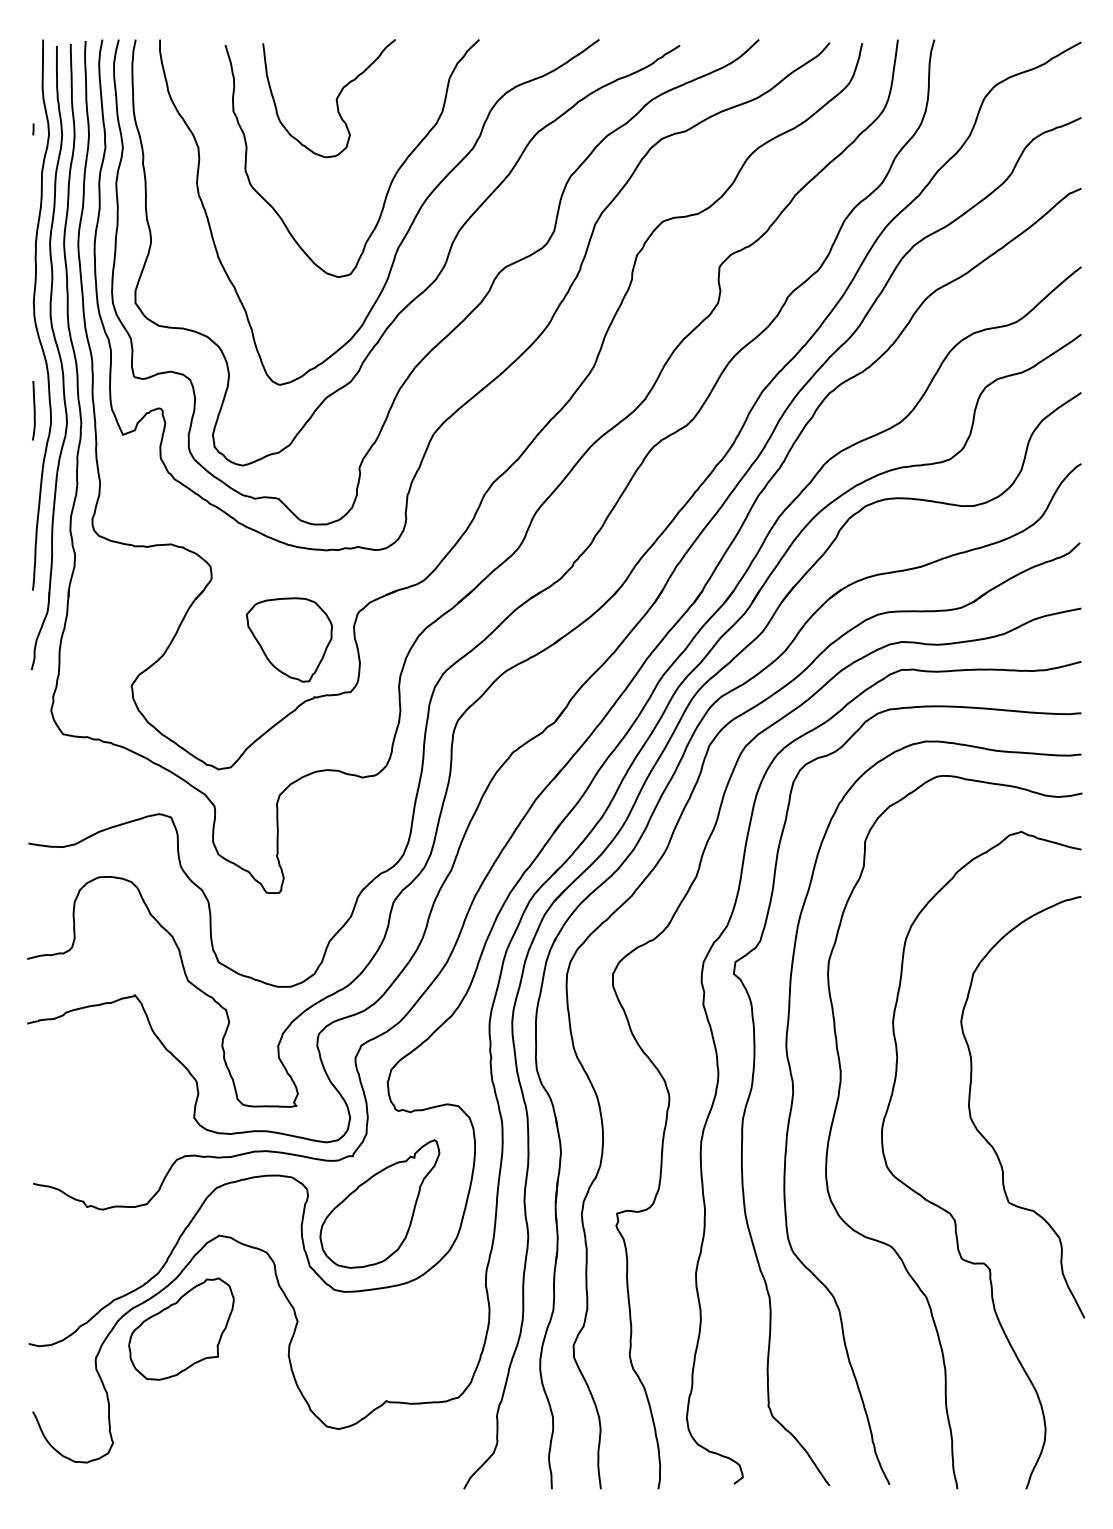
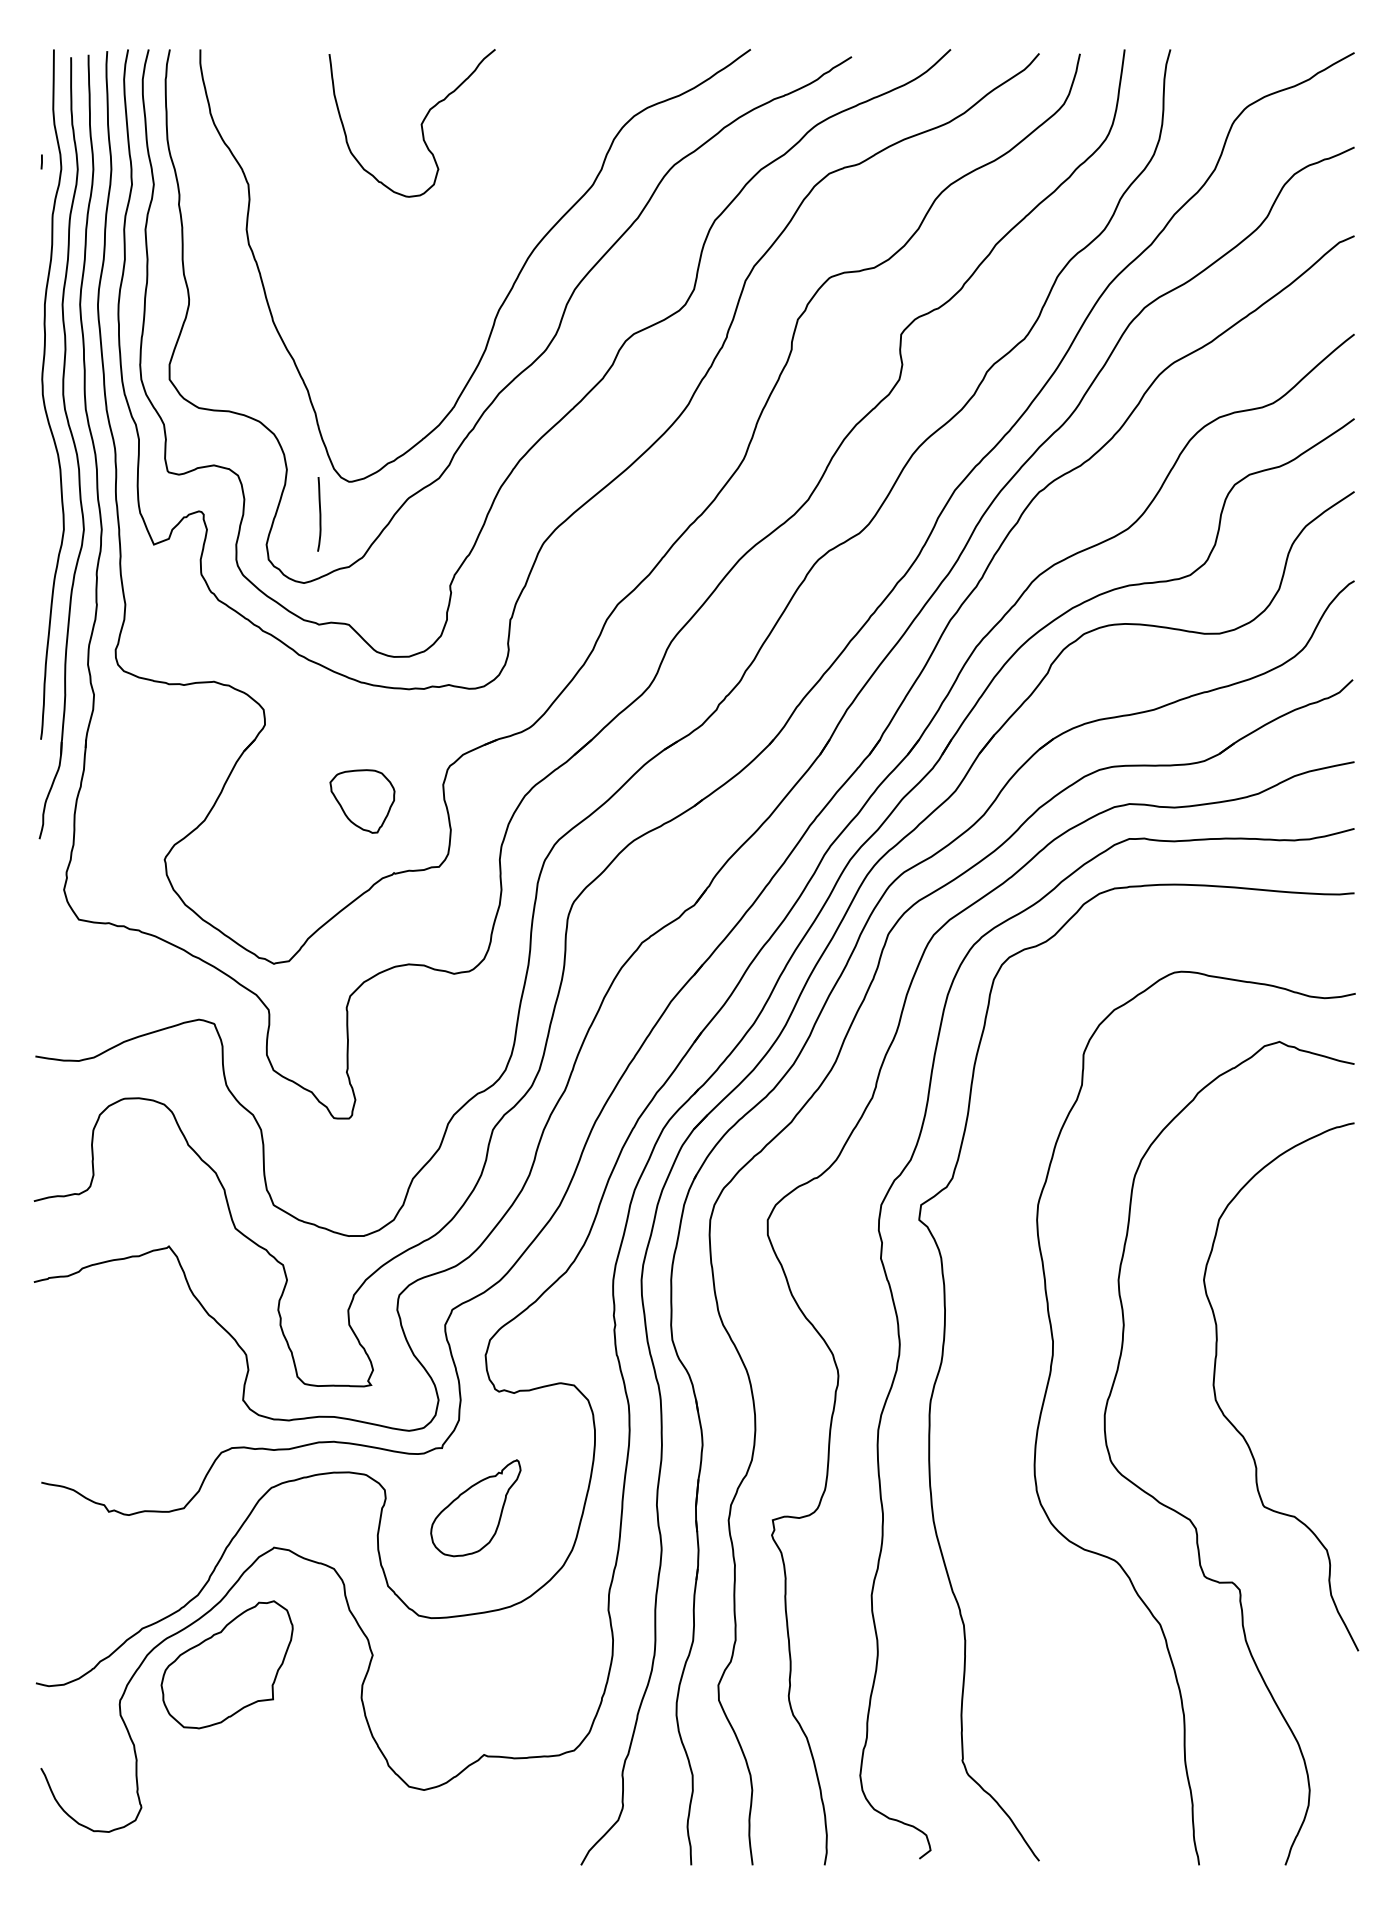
curve: (392, 178) -> (491, 223), removed
curve: (34, 410) -> (319, 514), moved
part: (289, 639) -> (362, 801), size x0.6
curve: (793, 1095) -> (994, 1372), removed
part: (379, 1204) -> (475, 1508), size x0.6

